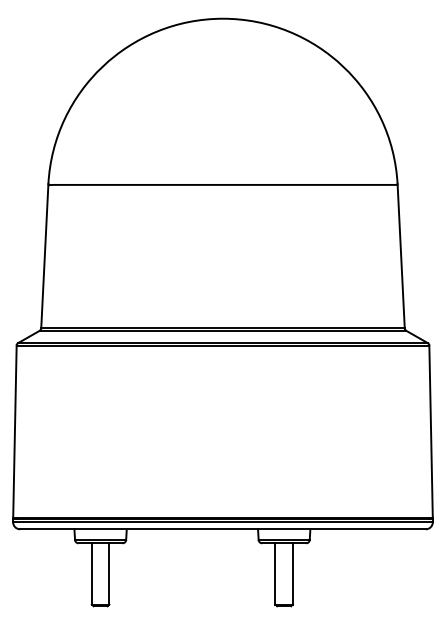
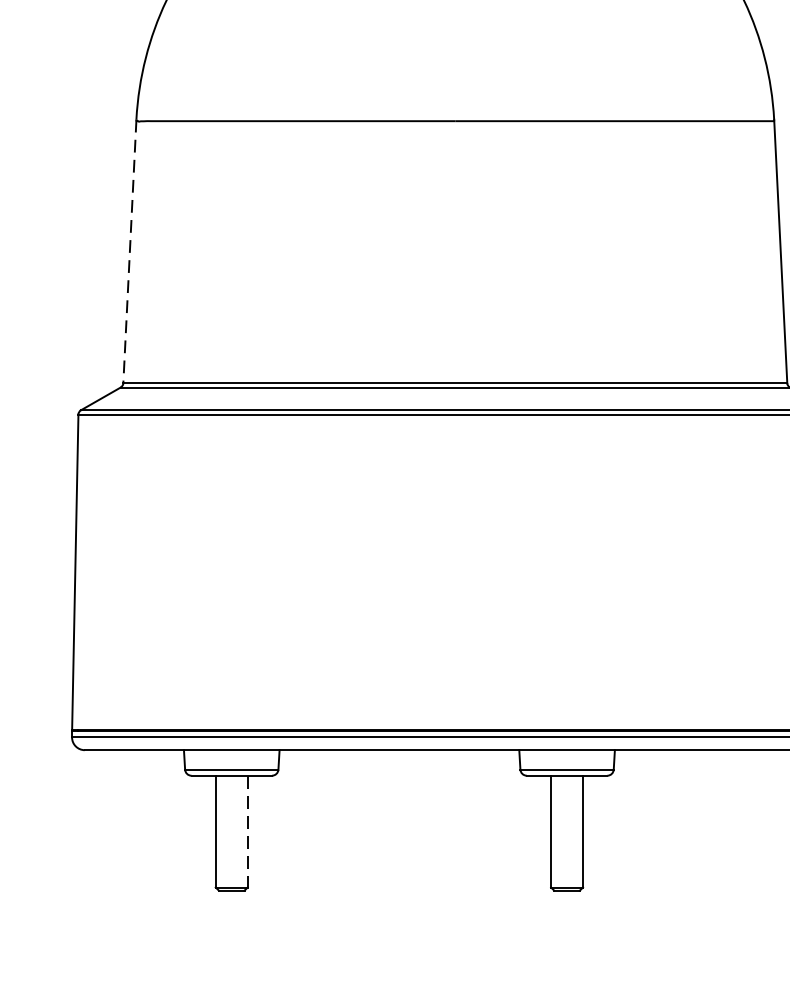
line: (44, 256) -> (129, 251), solid -> dashed
line: (109, 573) -> (248, 830), solid -> dashed

